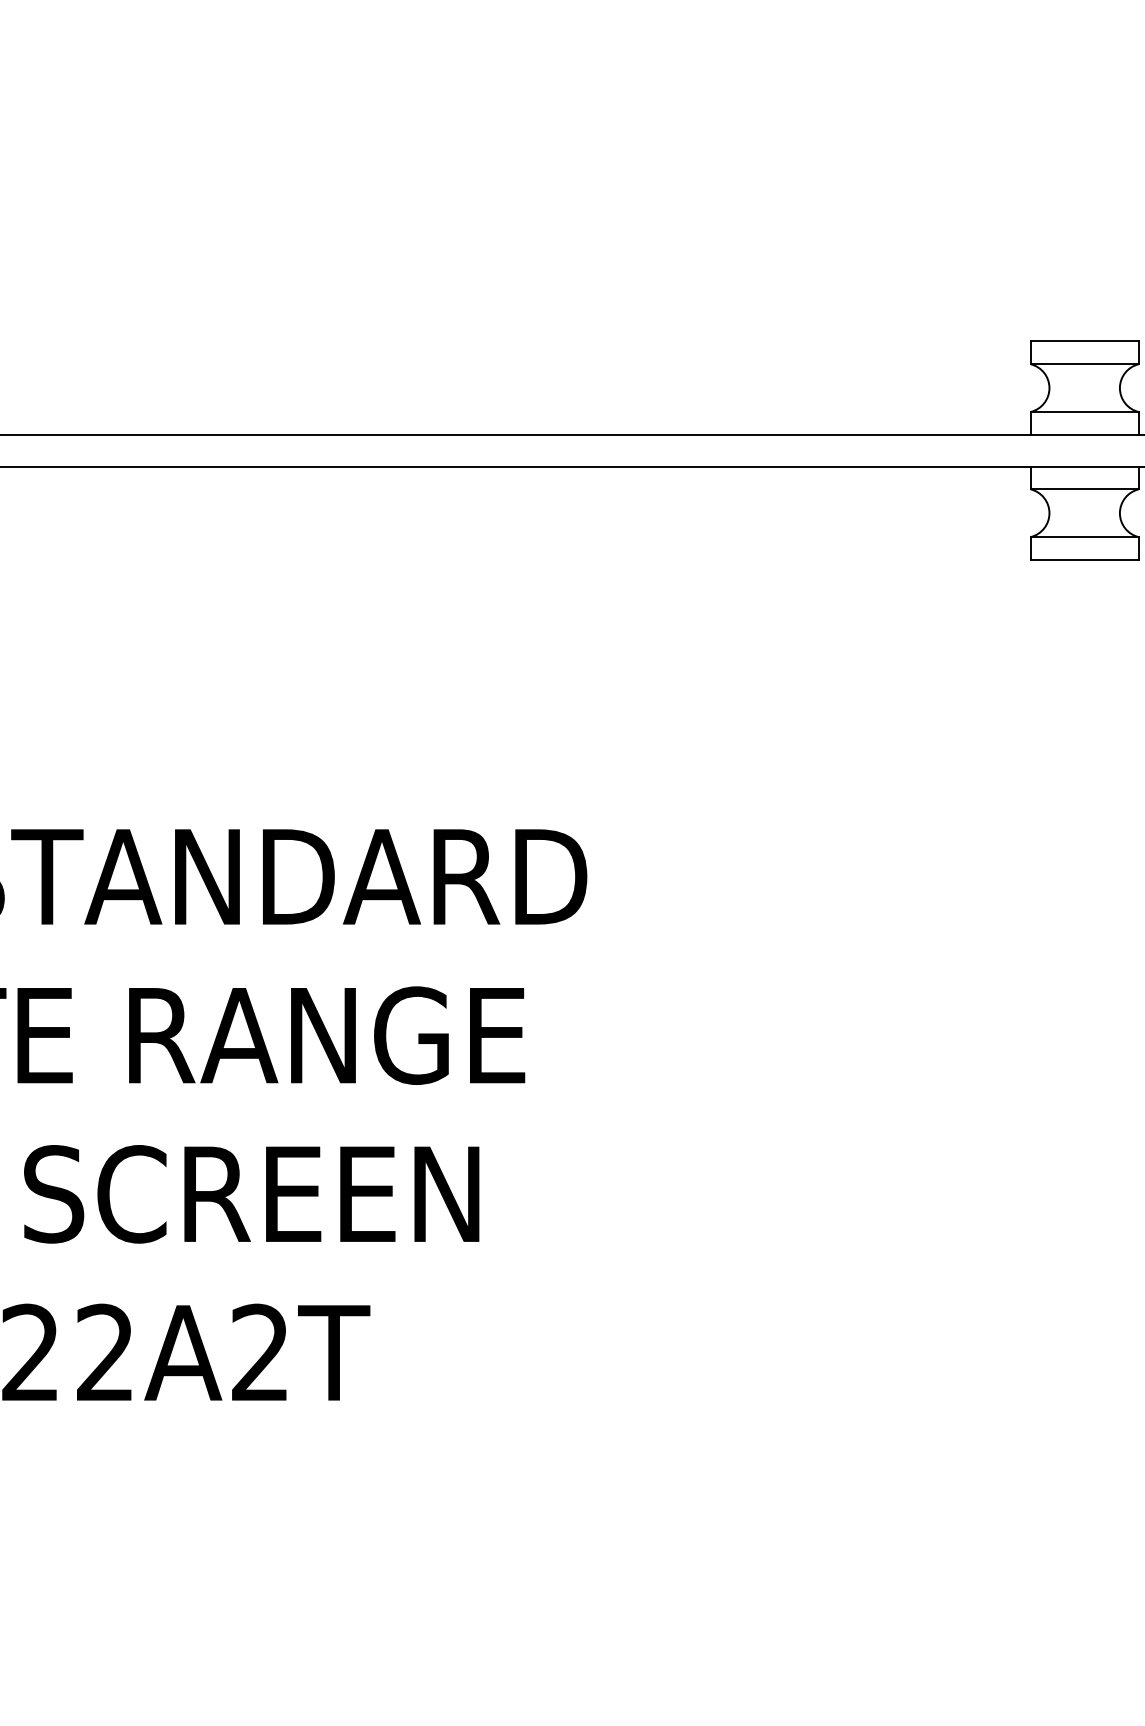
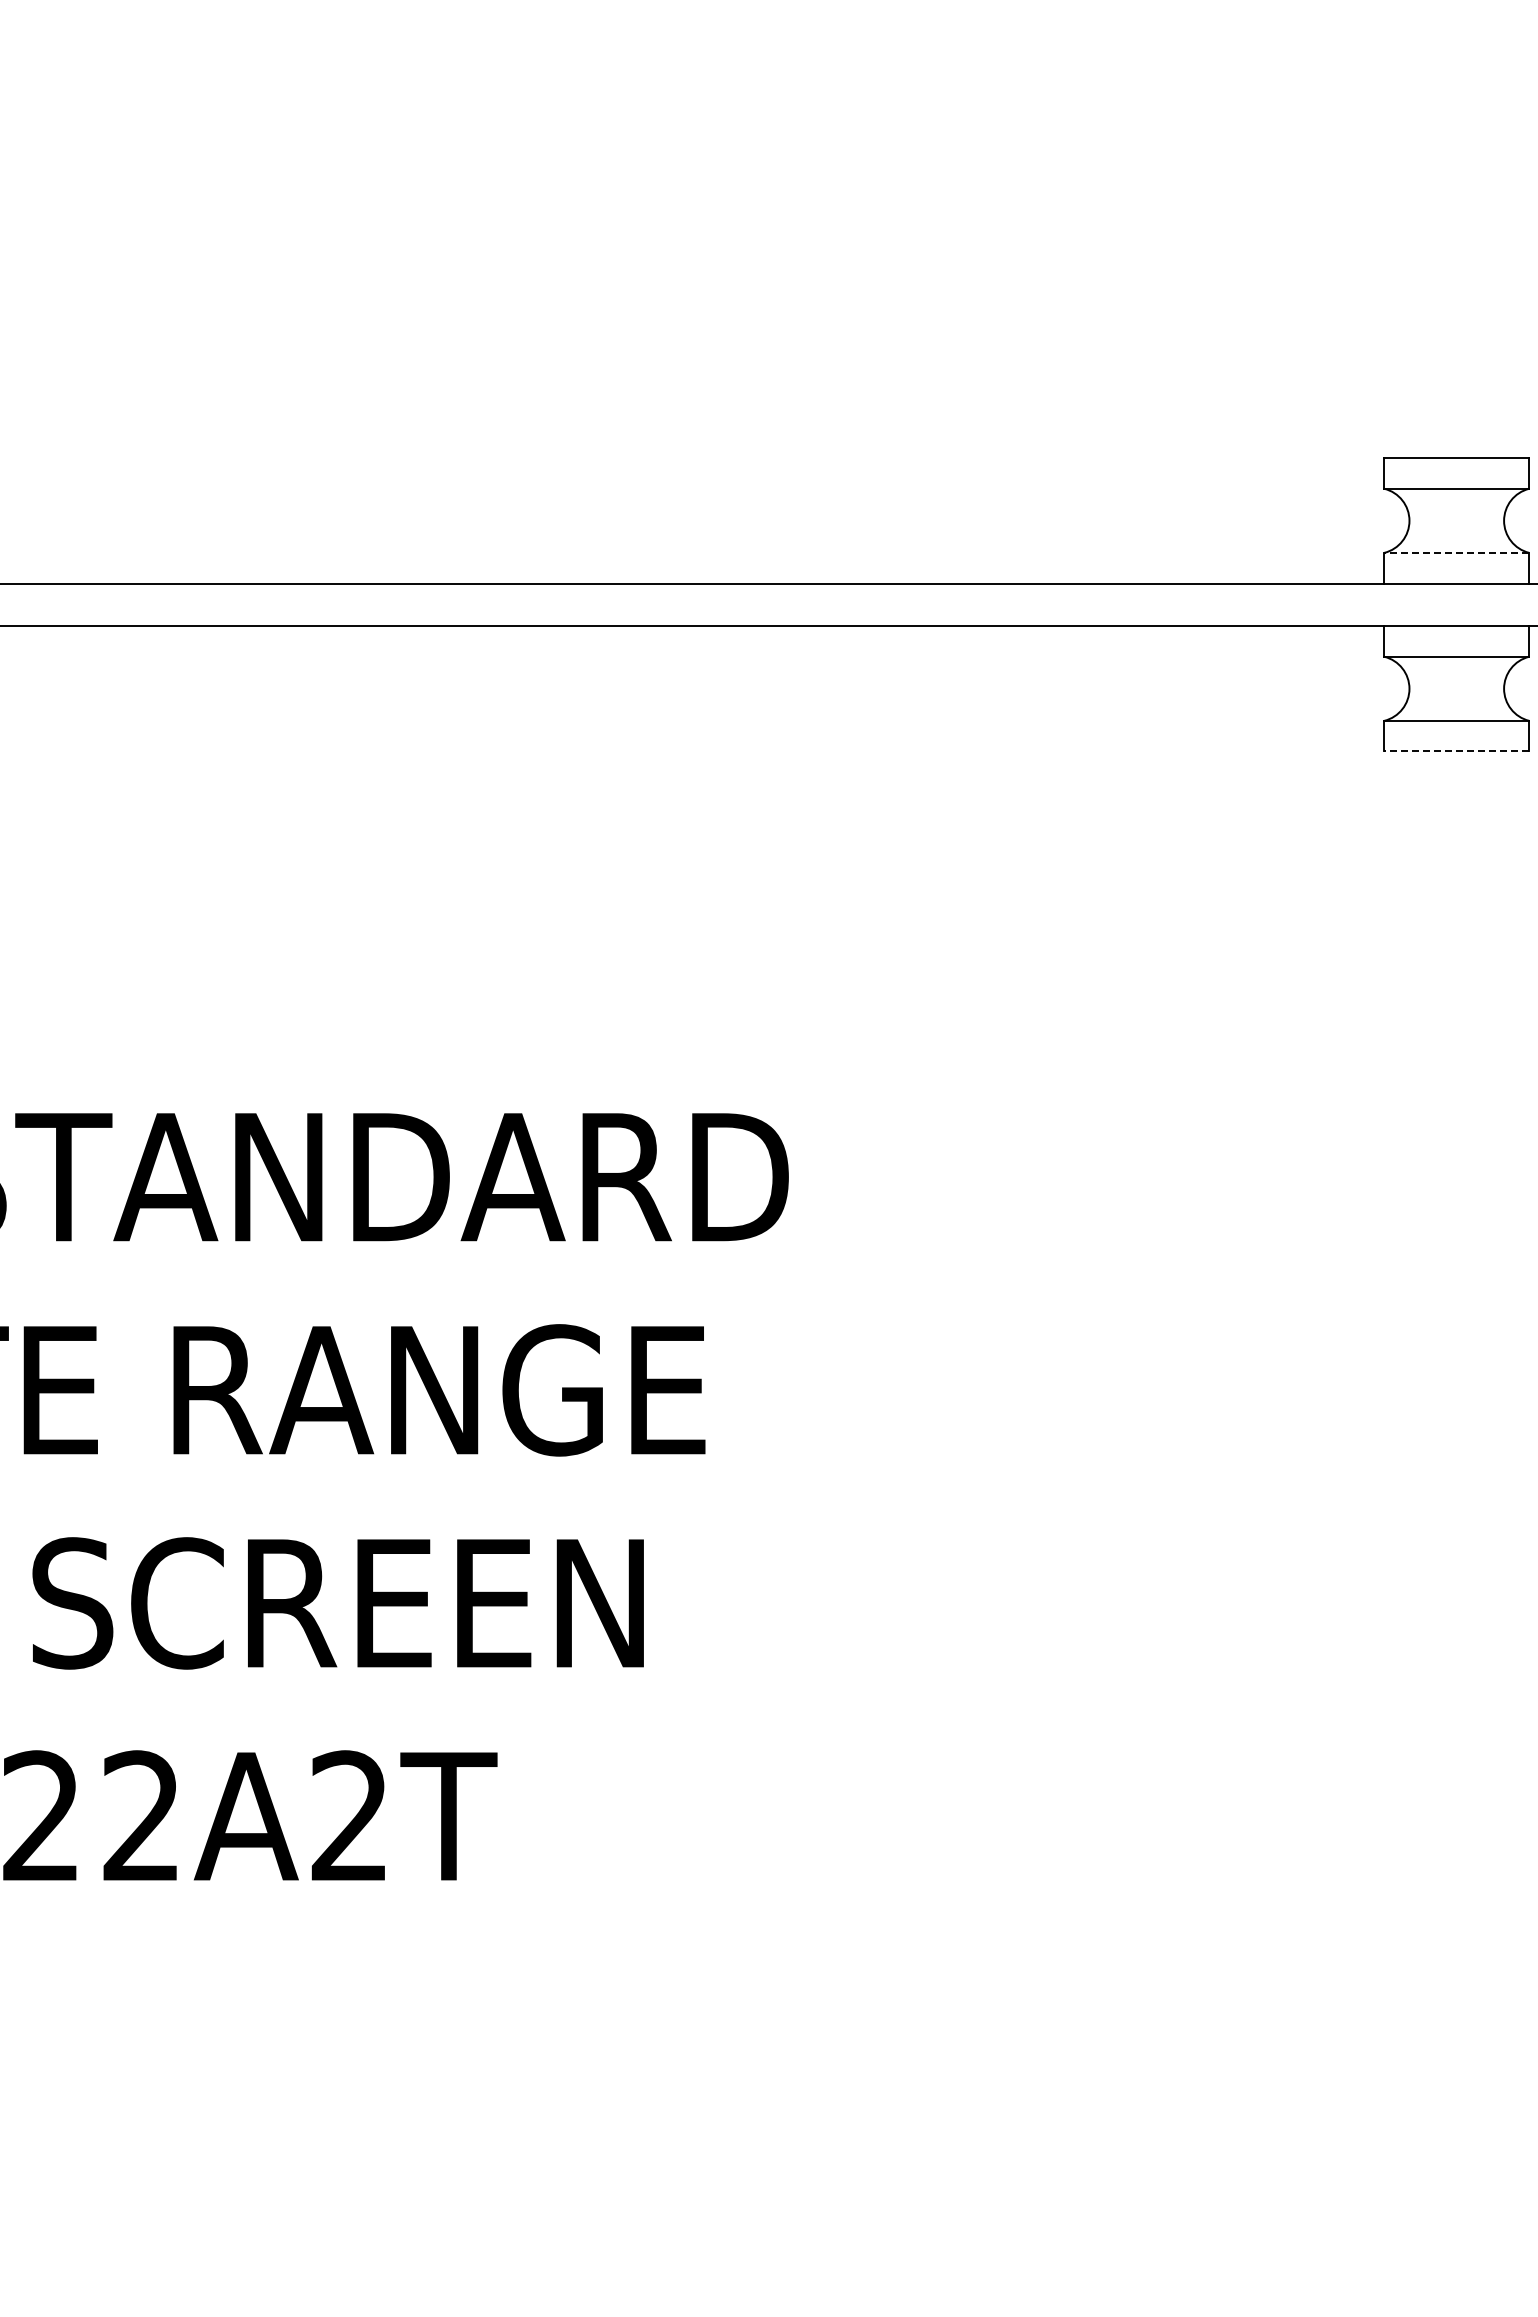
line: (1084, 411) -> (1456, 552), solid -> dashed
line: (1084, 559) -> (1456, 751), solid -> dashed

